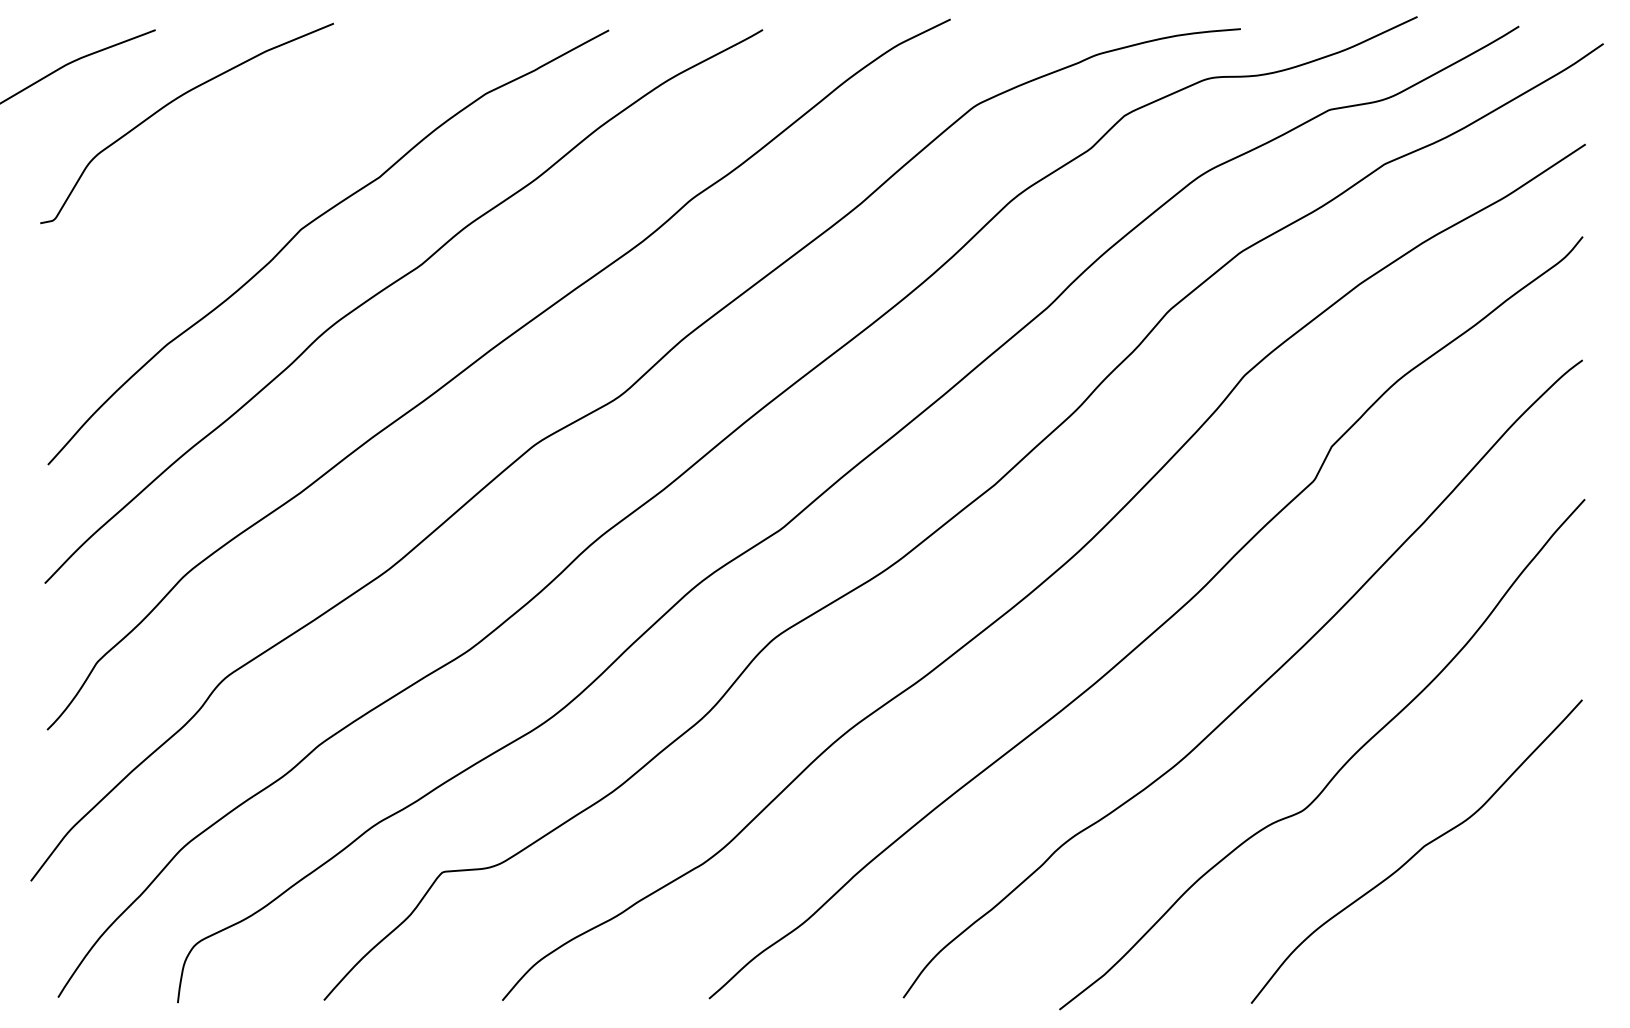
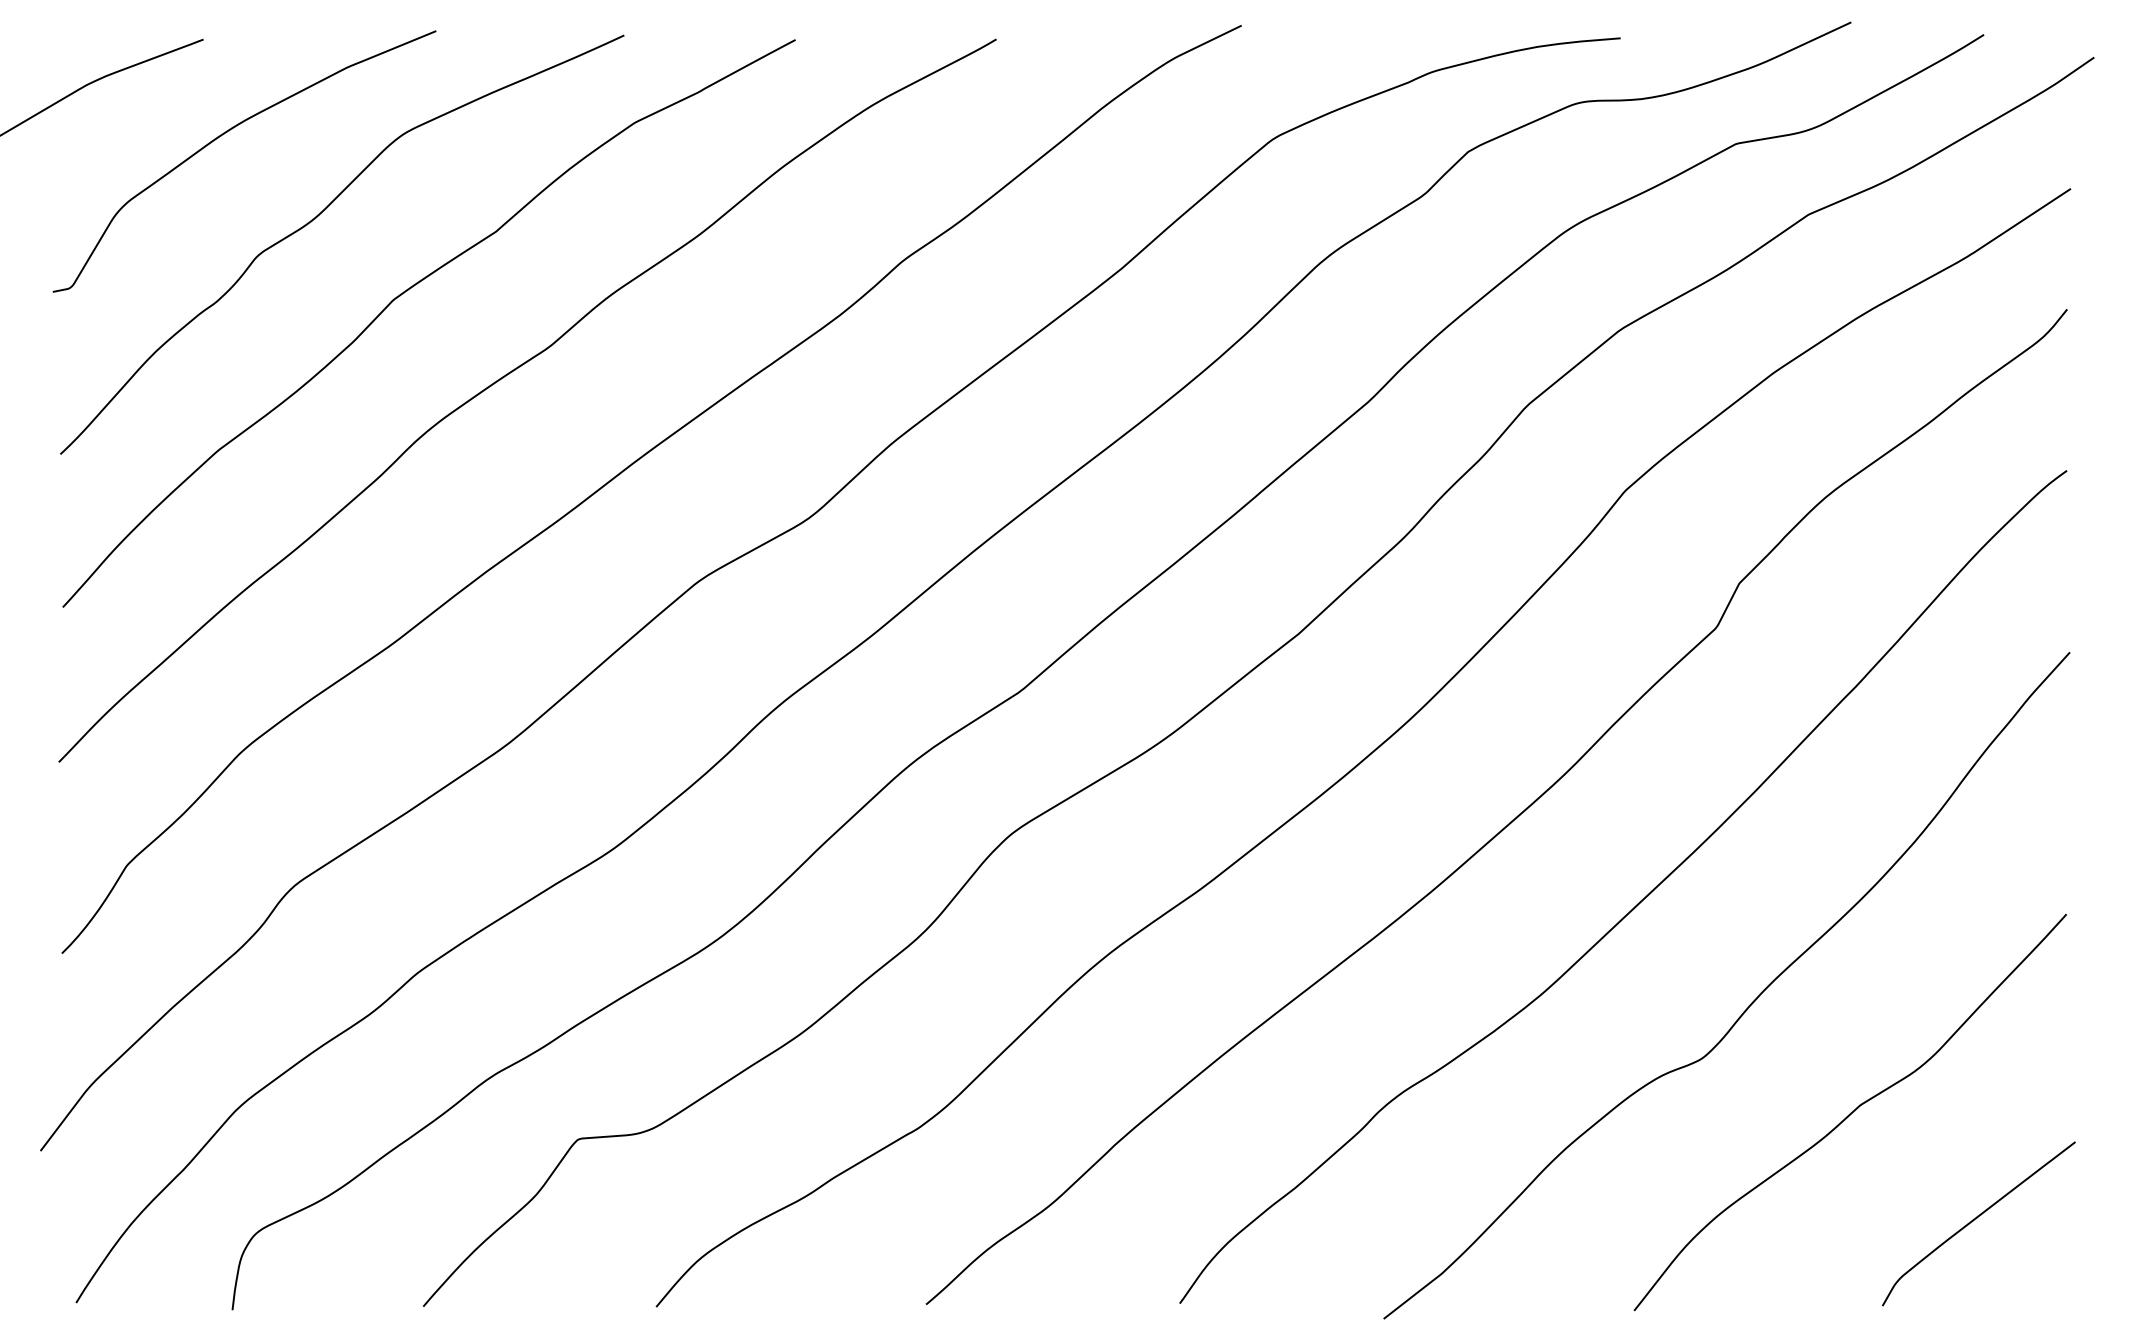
curve: (242, 167) -> (316, 218), added
curve: (1513, 933) -> (1976, 1219), added

